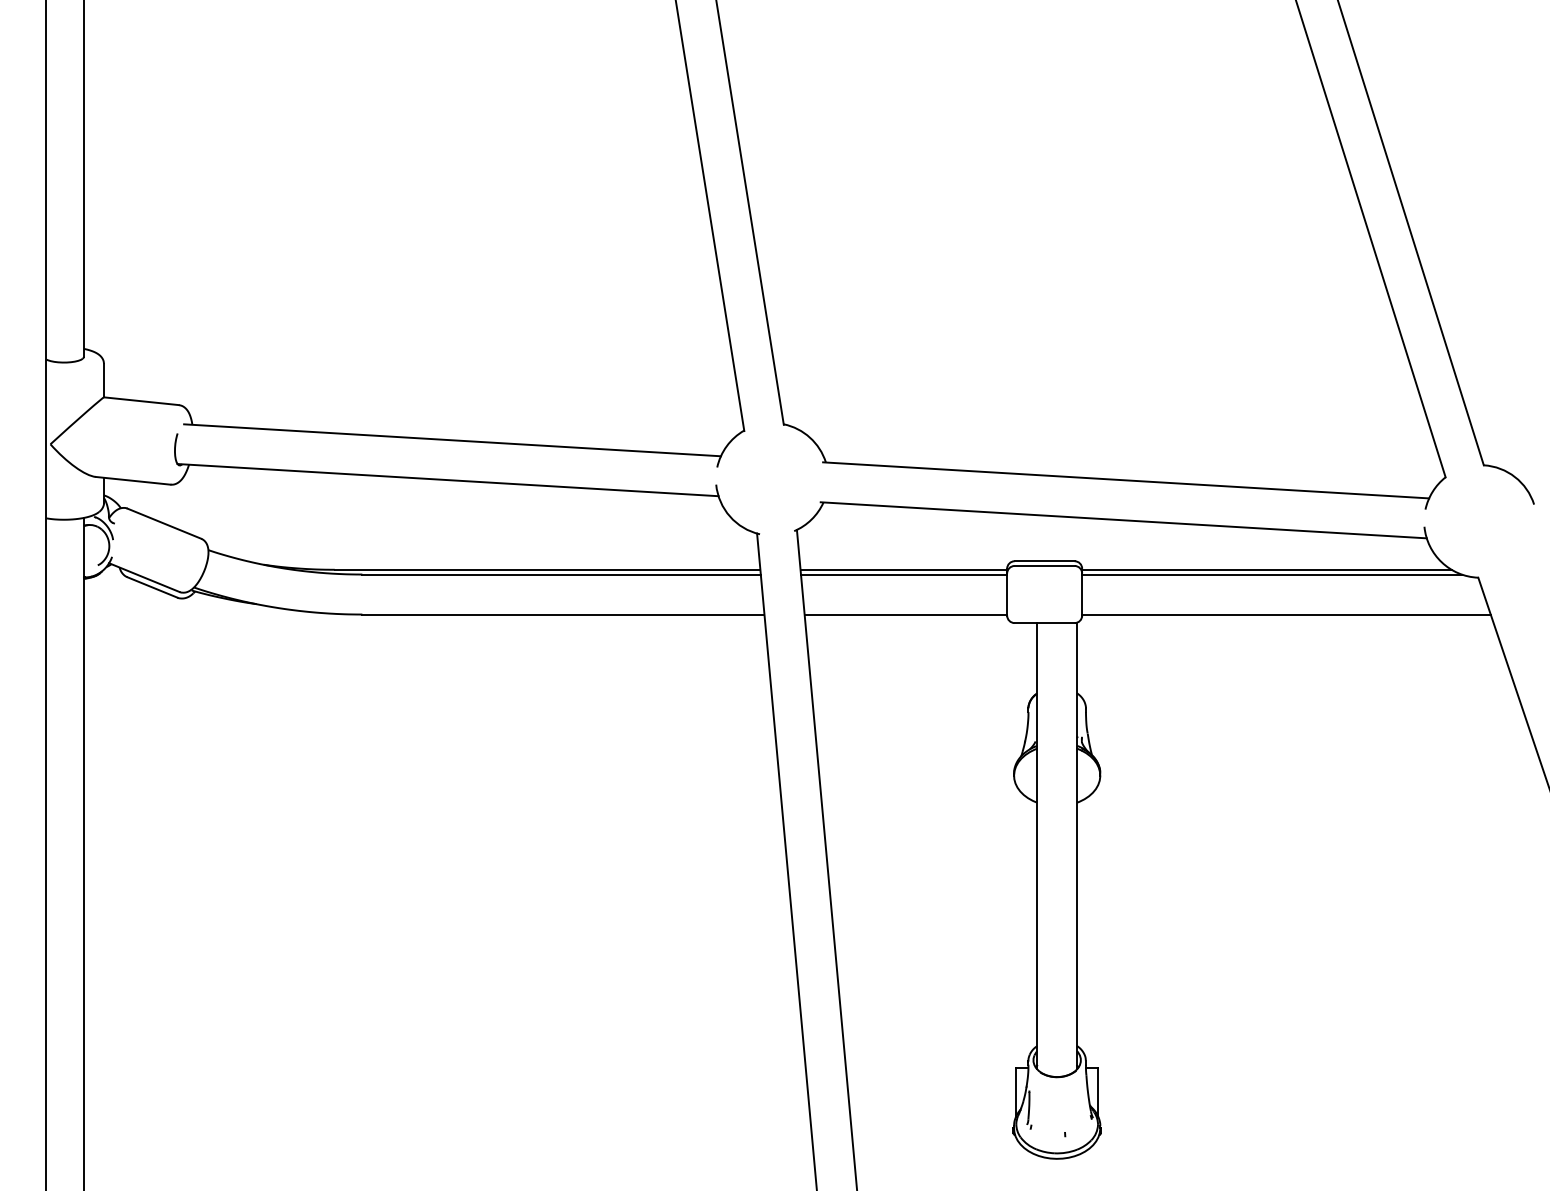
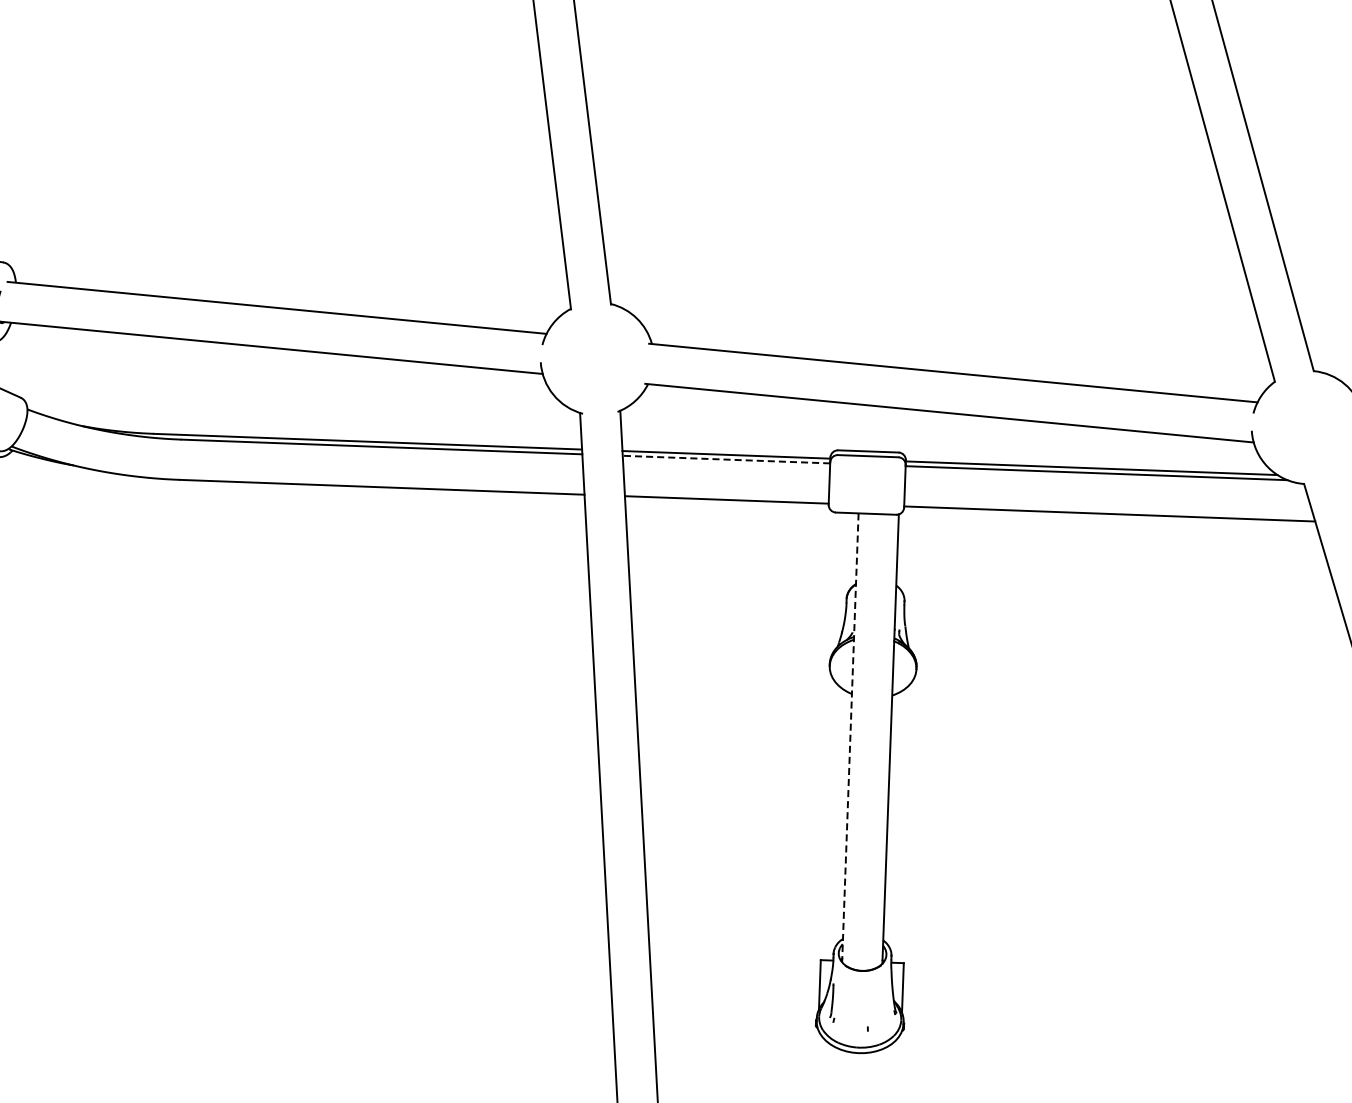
line: (903, 574) -> (725, 459), solid -> dashed
line: (1037, 846) -> (850, 738), solid -> dashed

